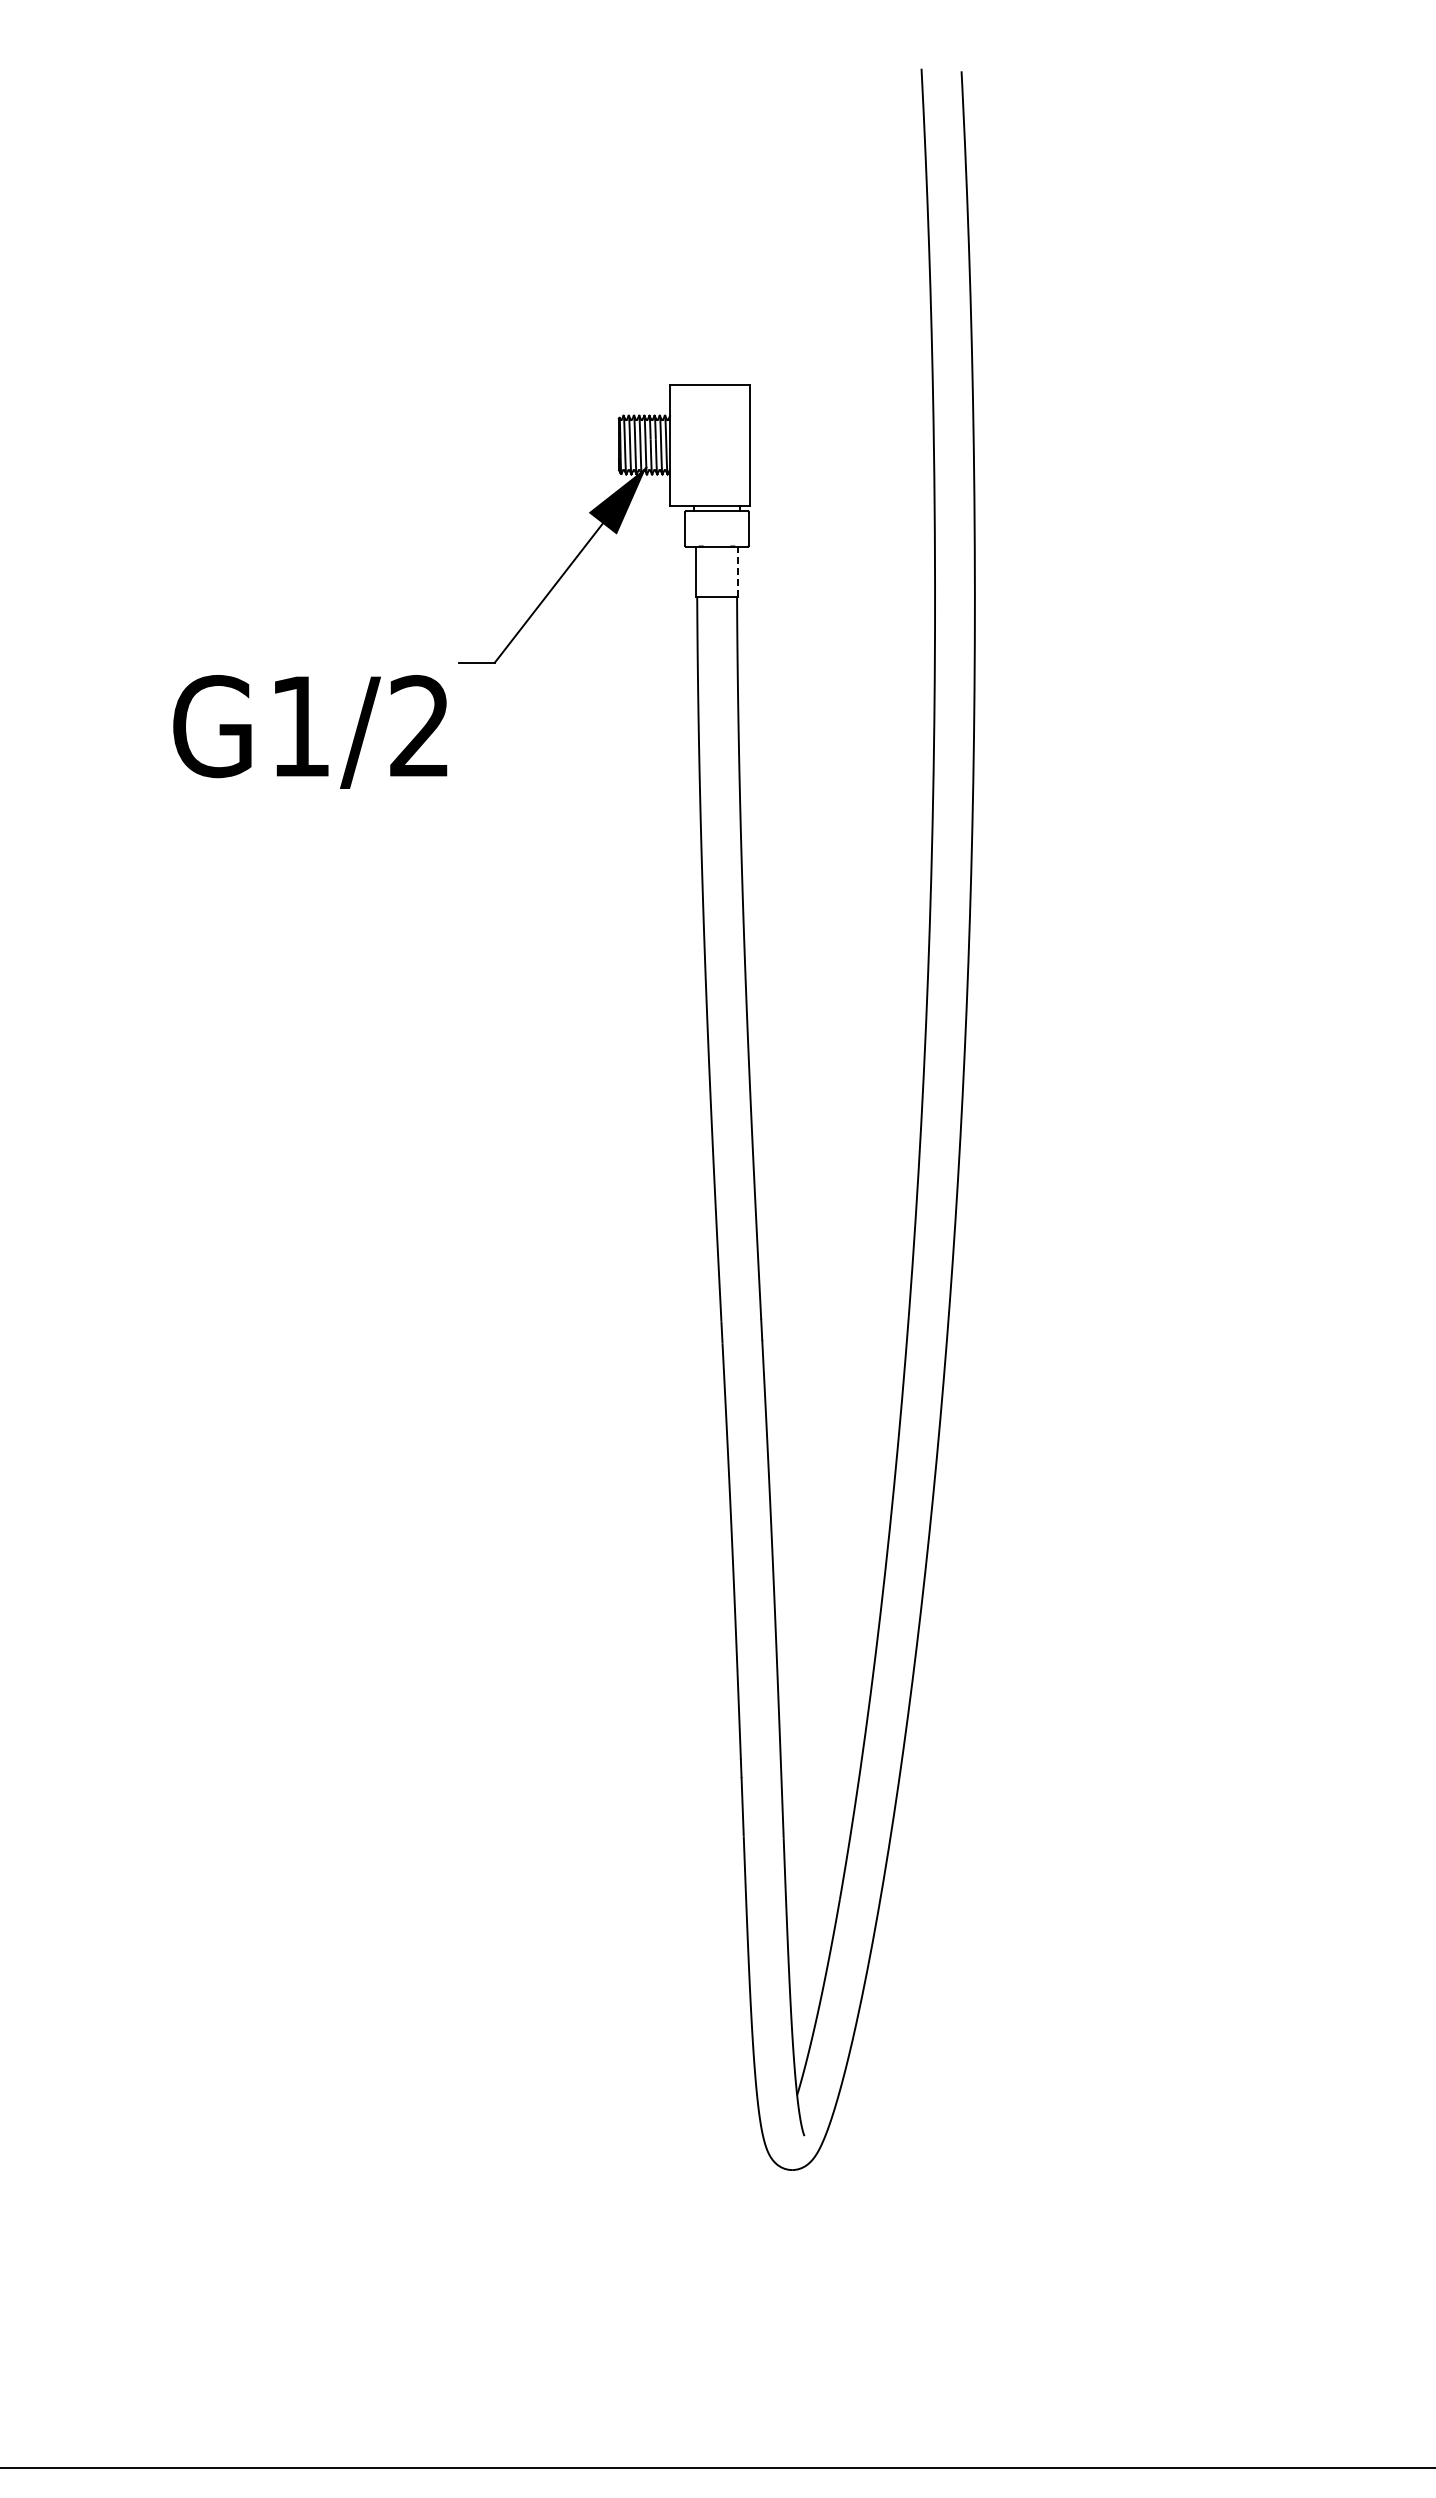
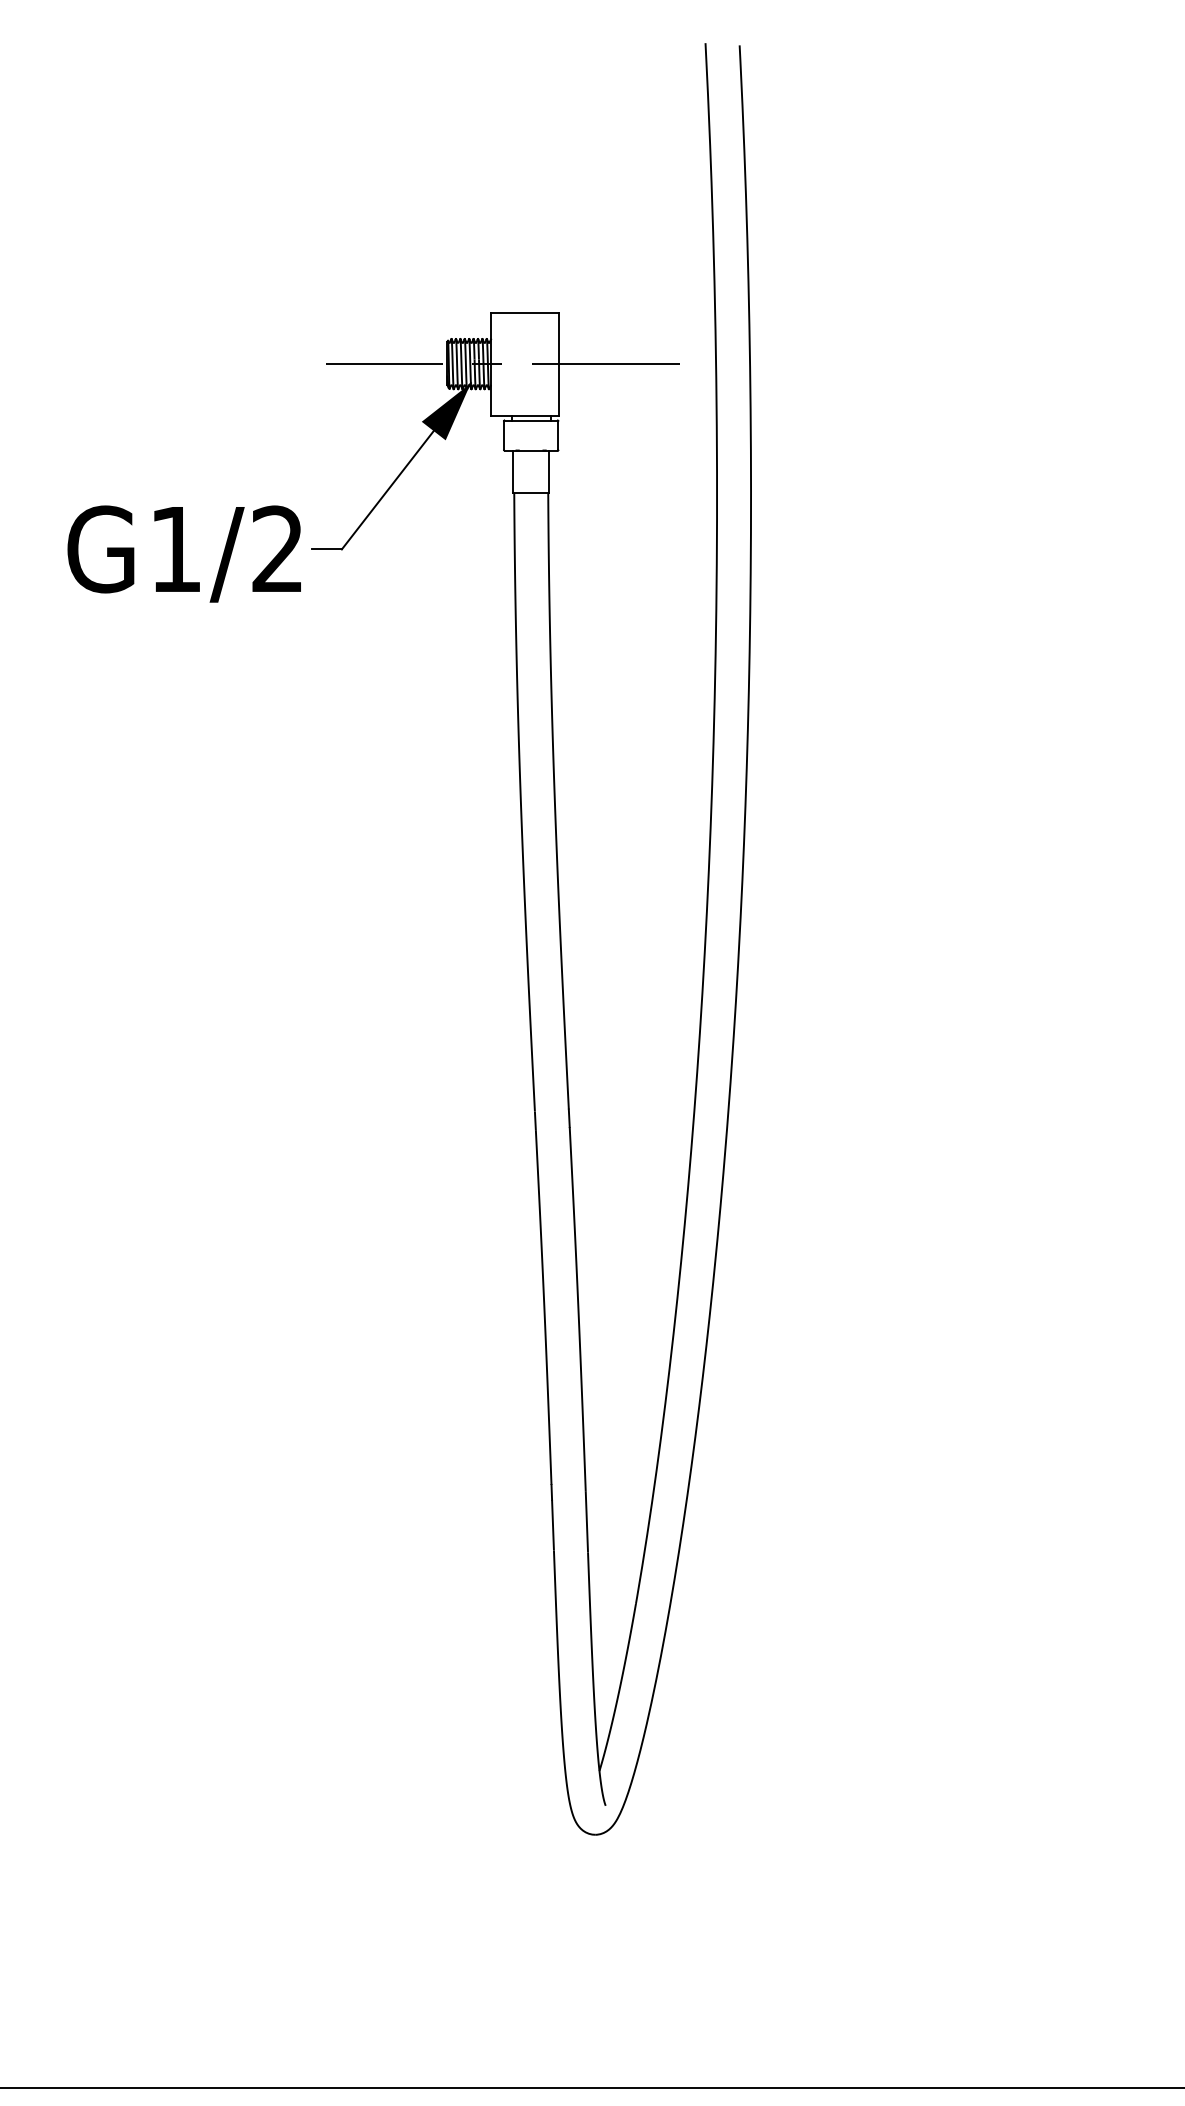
line: (684, 445) -> (503, 364), added
line: (738, 571) -> (549, 471), dashed -> solid
text: (310, 731) -> (184, 553), moved

